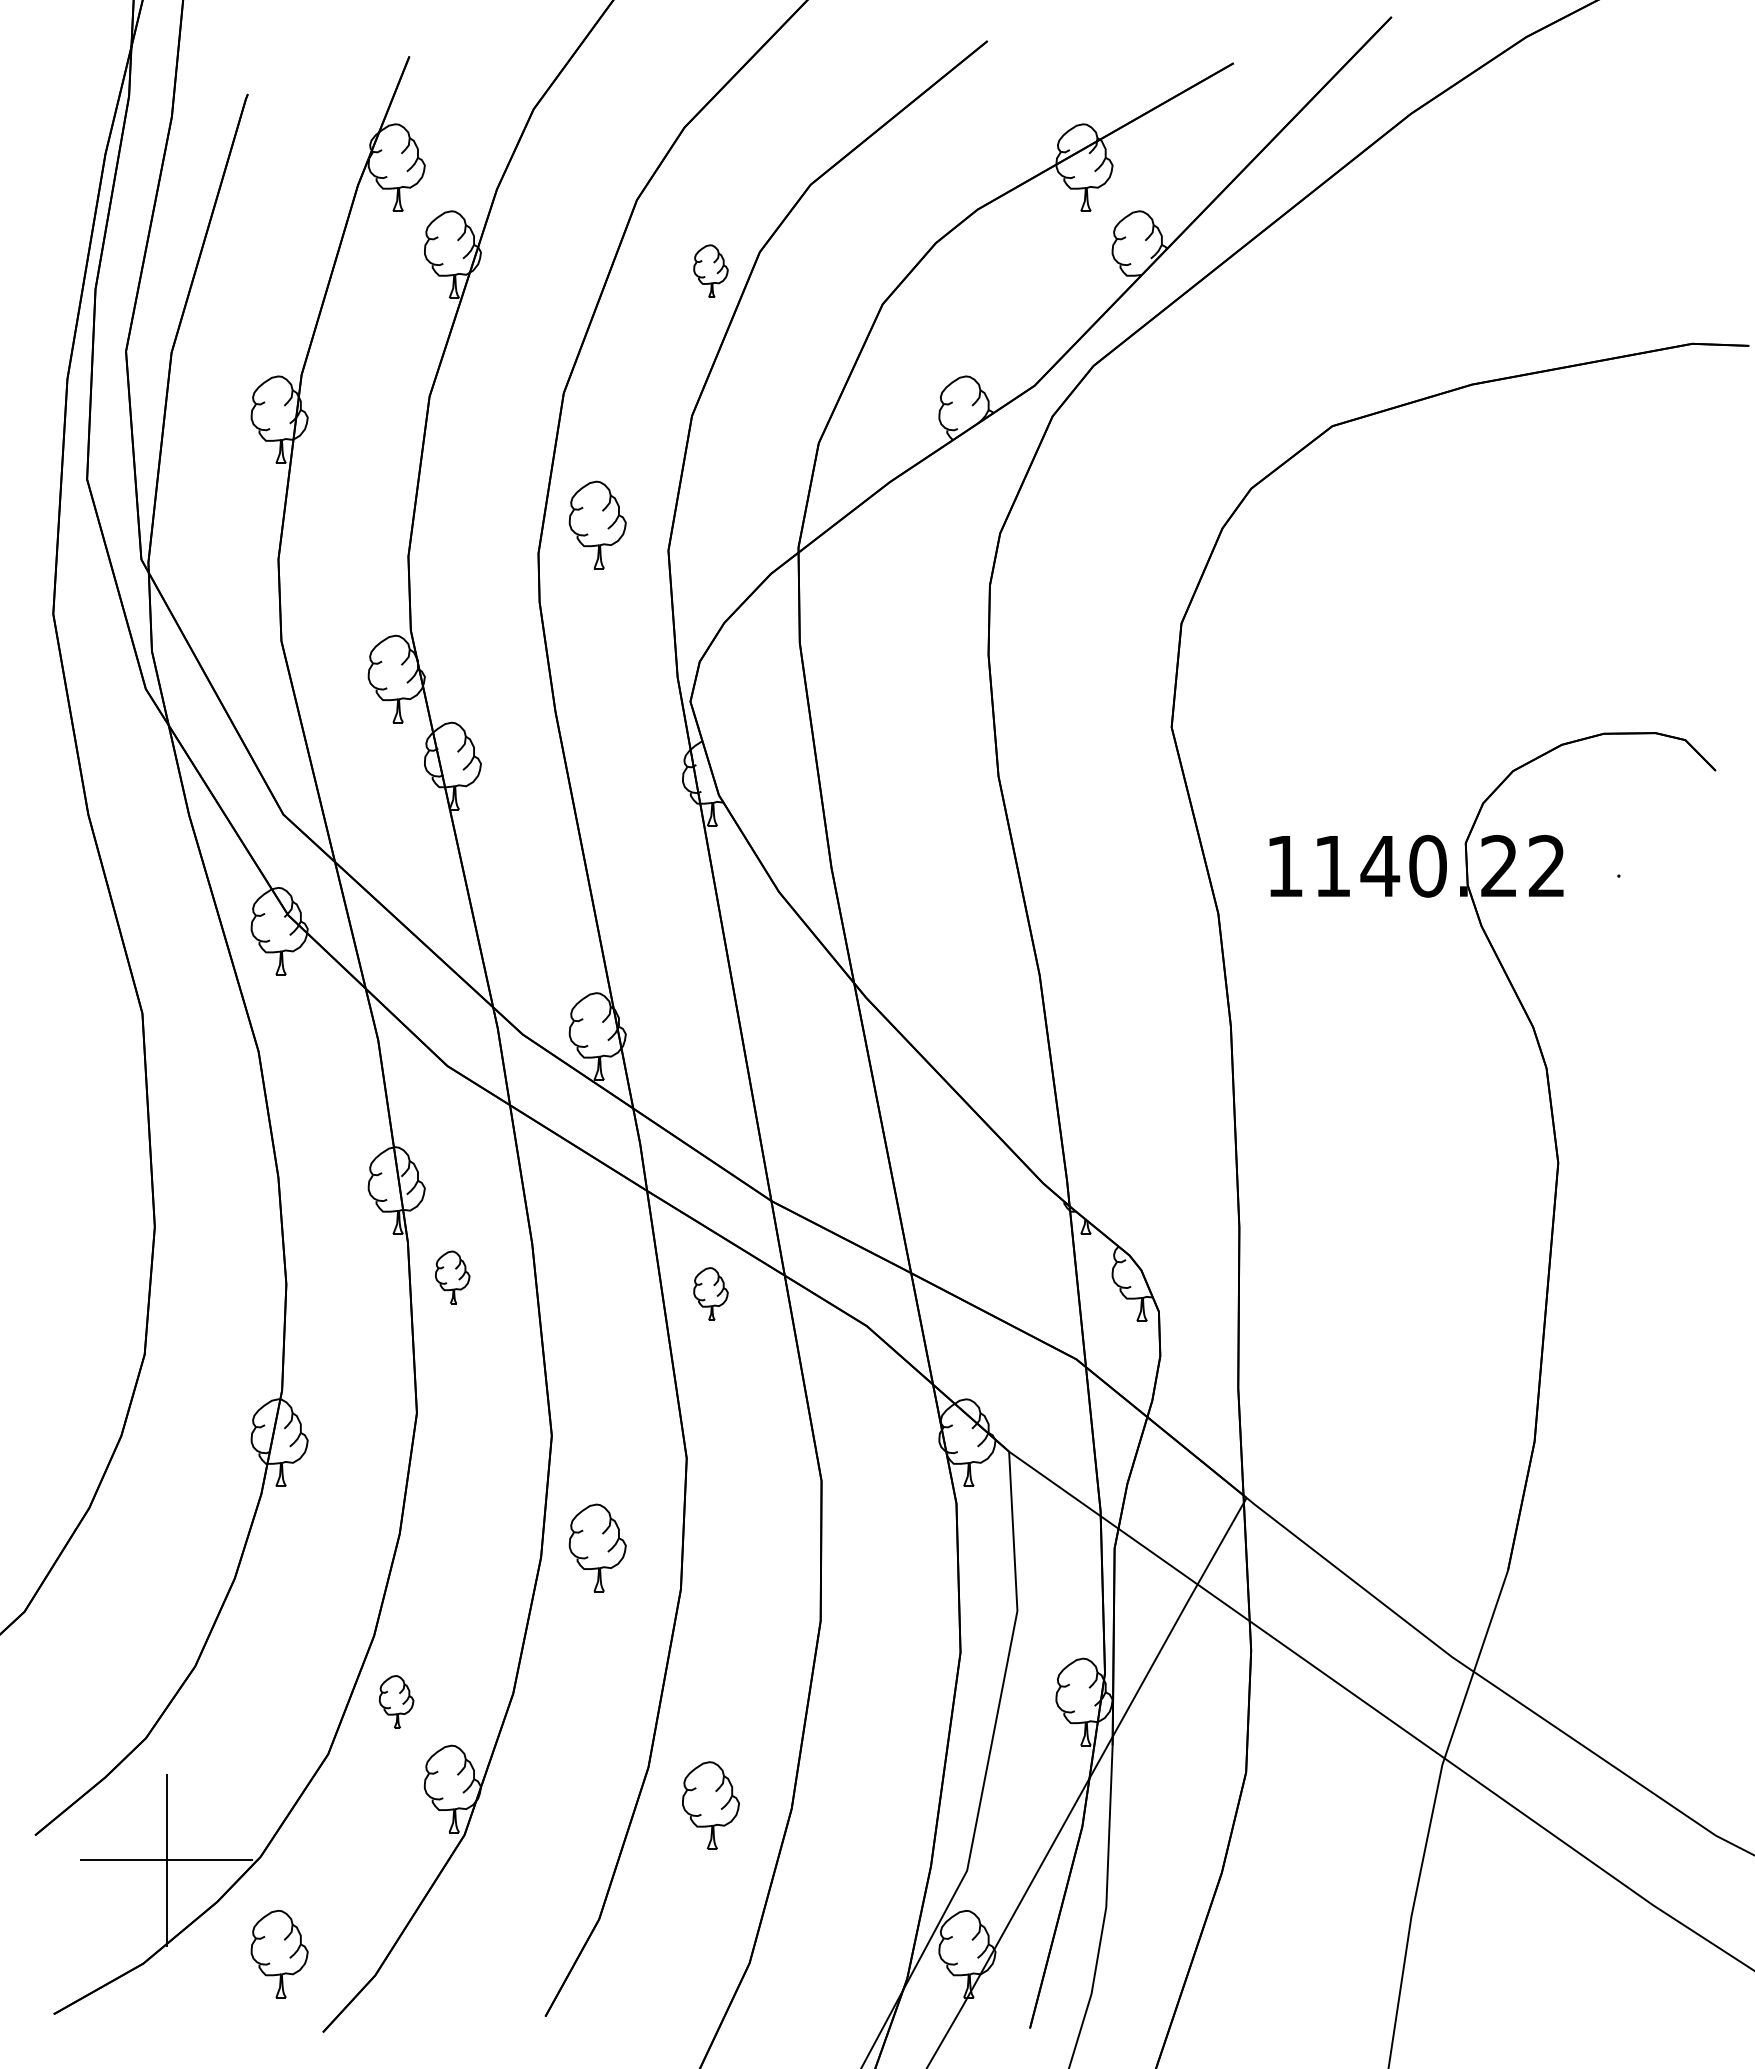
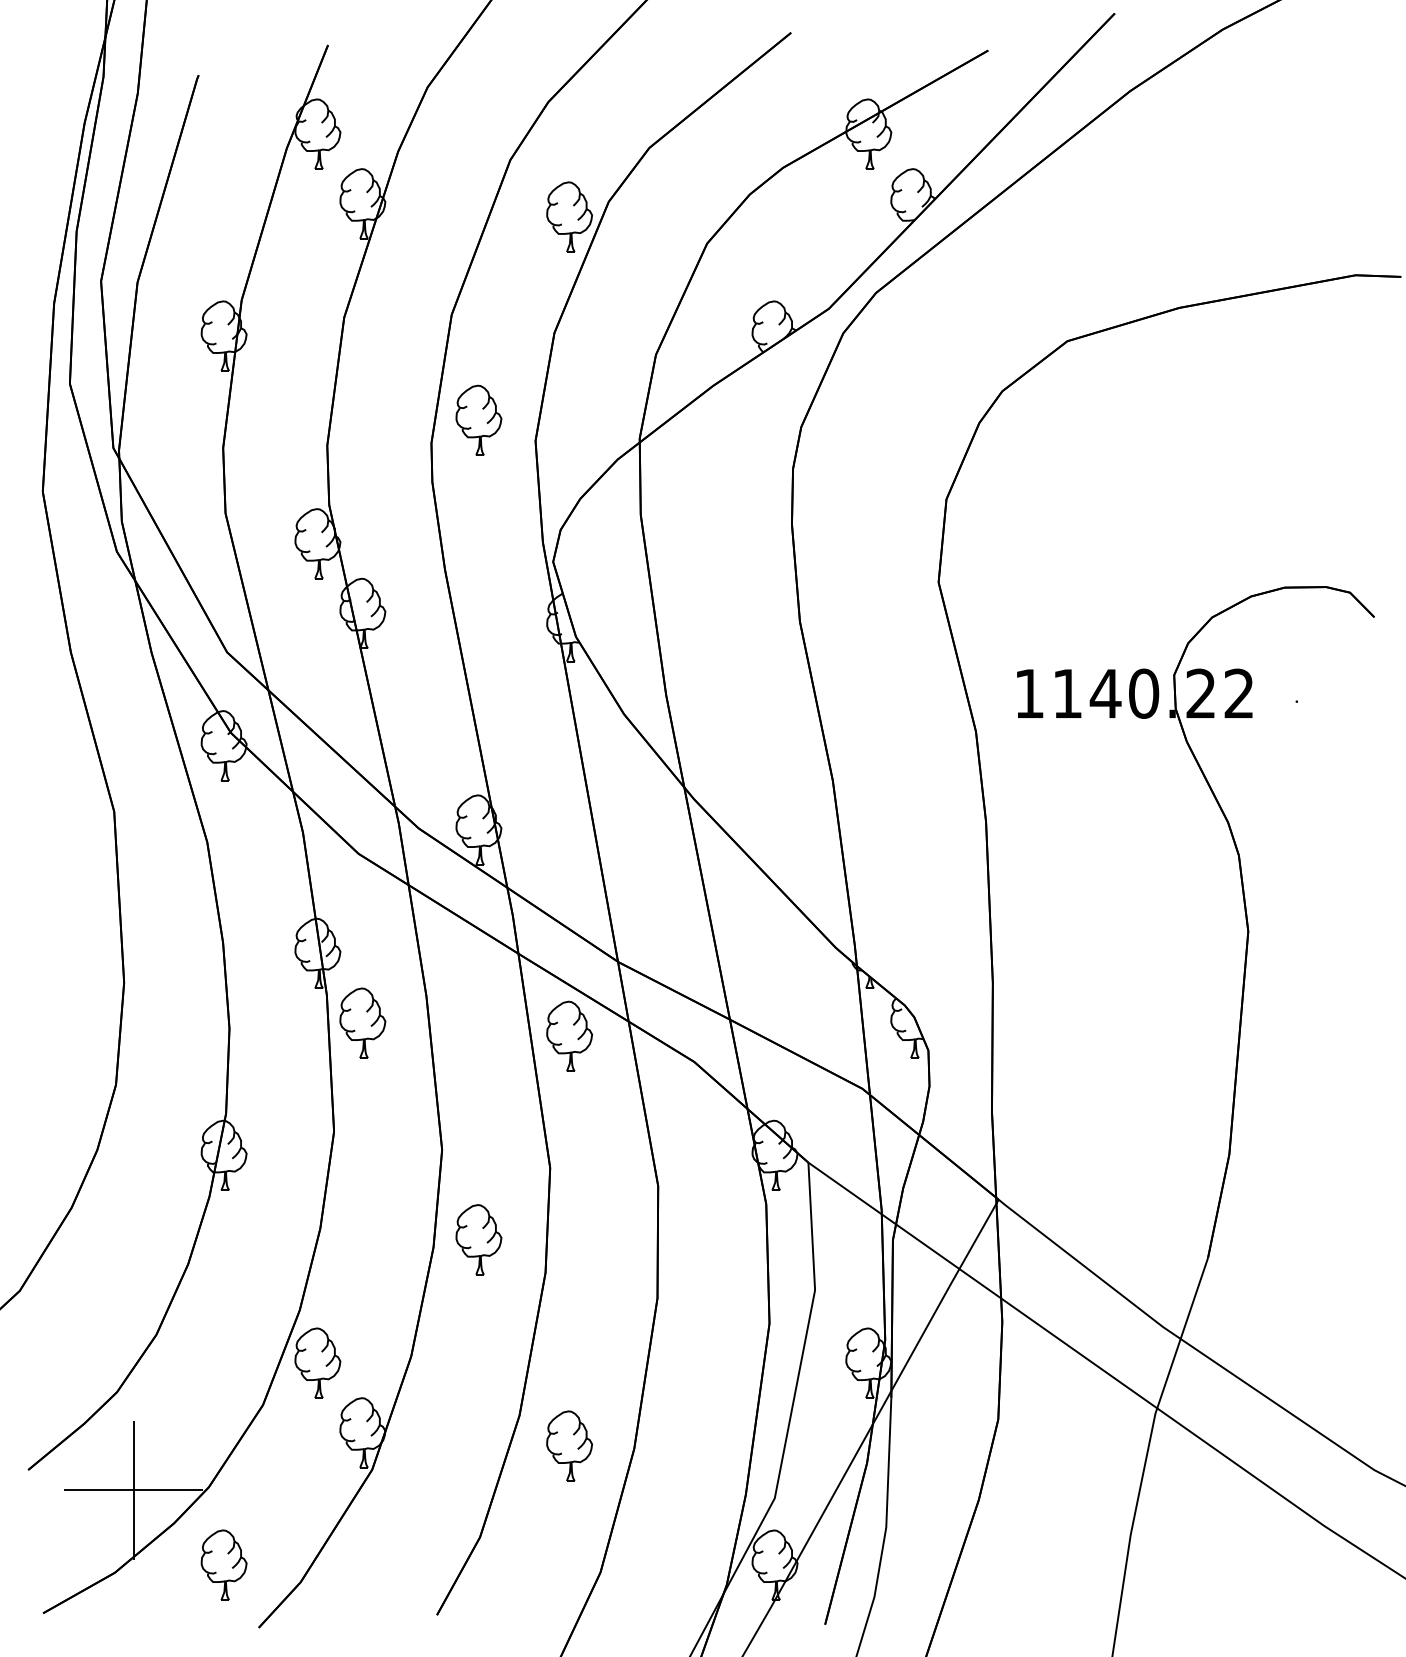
part: (710, 271) -> (569, 217), size x1.67
part: (452, 1277) -> (362, 1023), size x1.67
part: (710, 1293) -> (569, 1035), size x1.67
part: (396, 1701) -> (317, 1362), size x1.67

